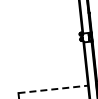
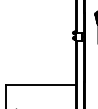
line: (53, 88) -> (41, 84), dashed -> solid

